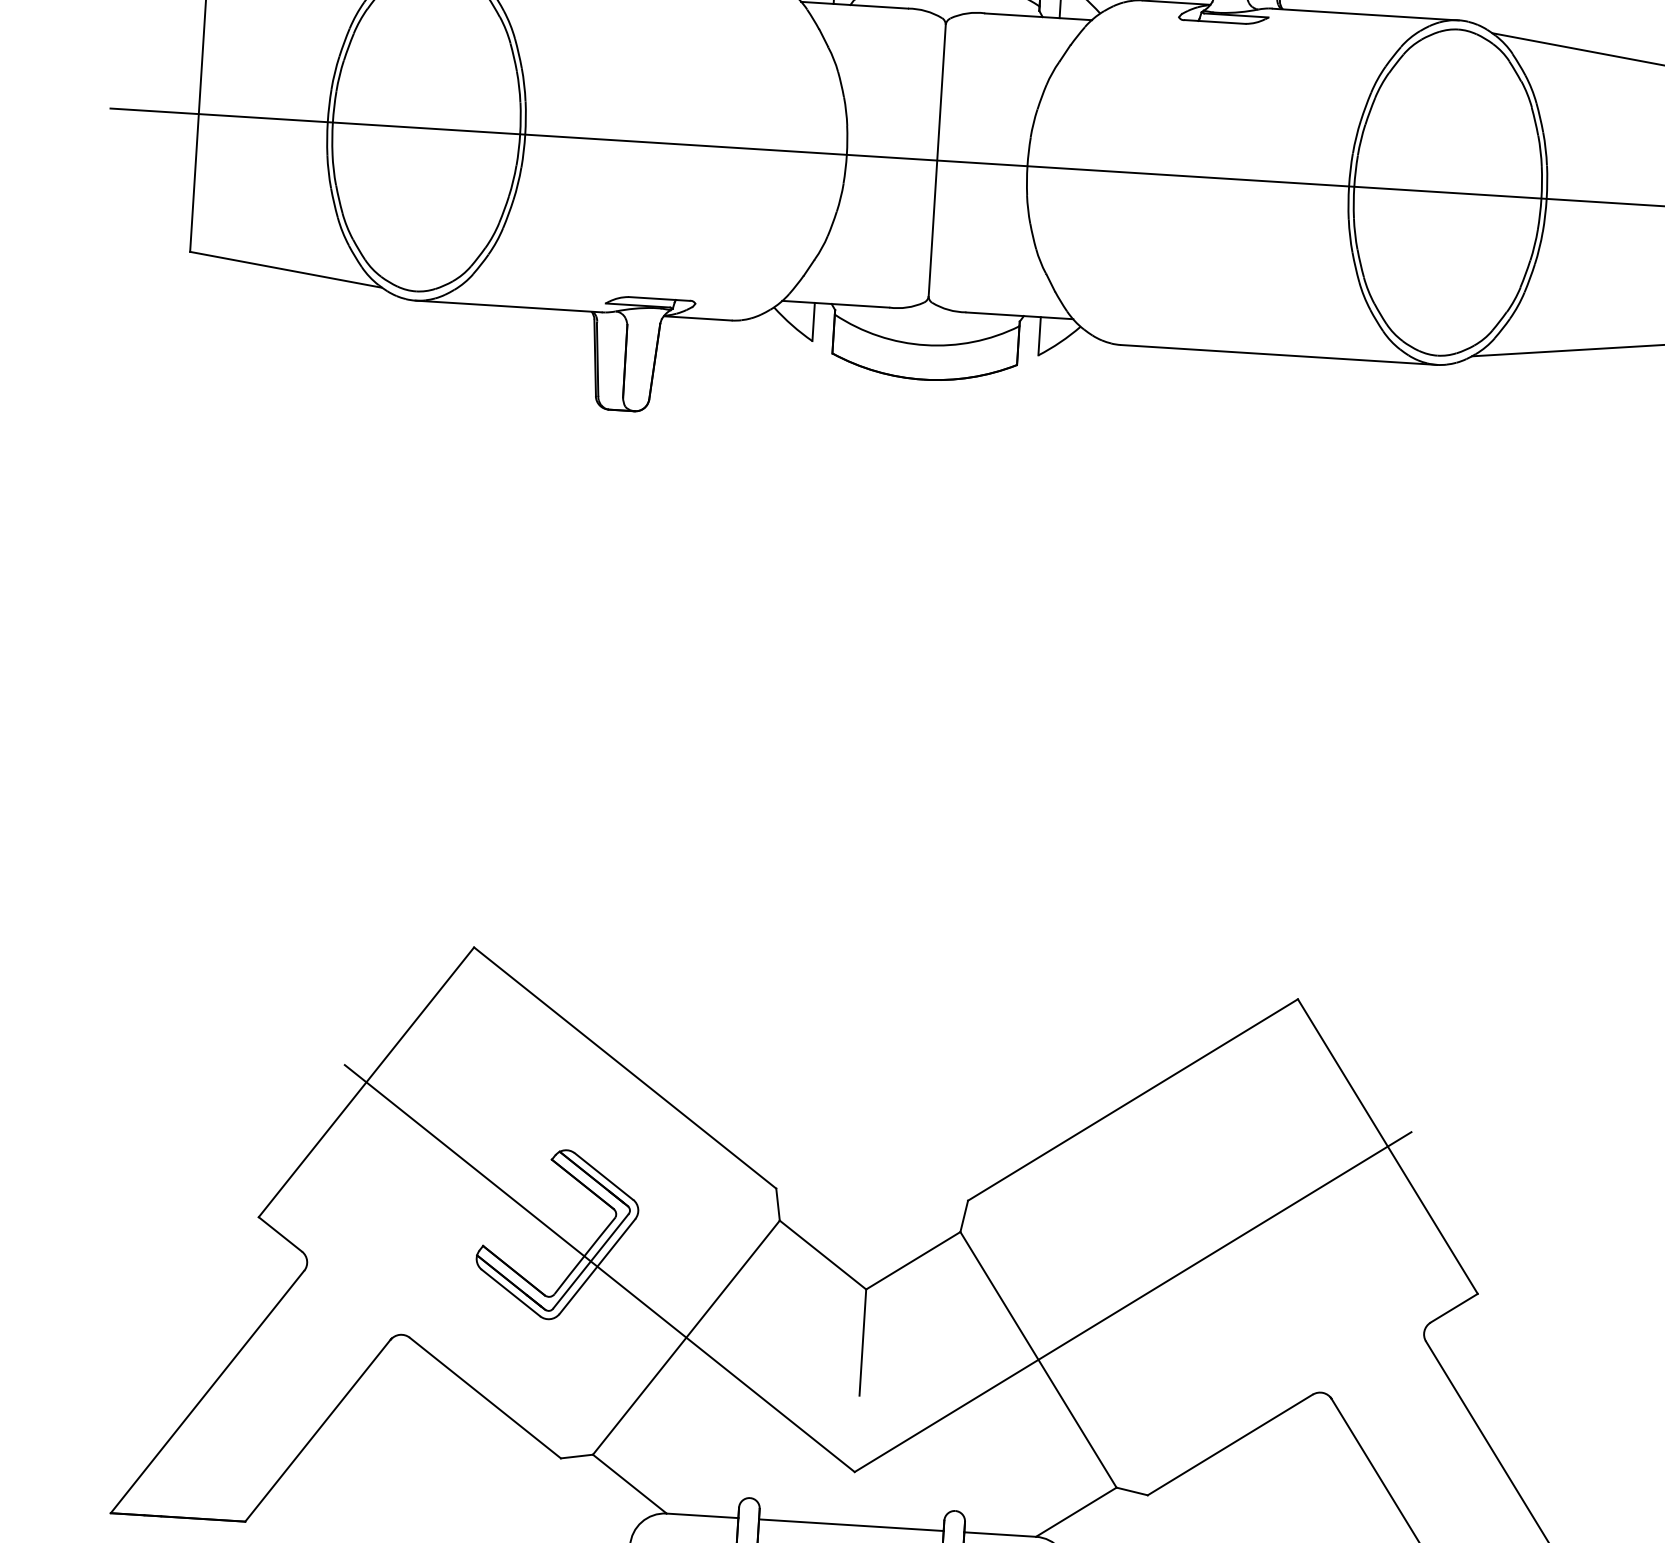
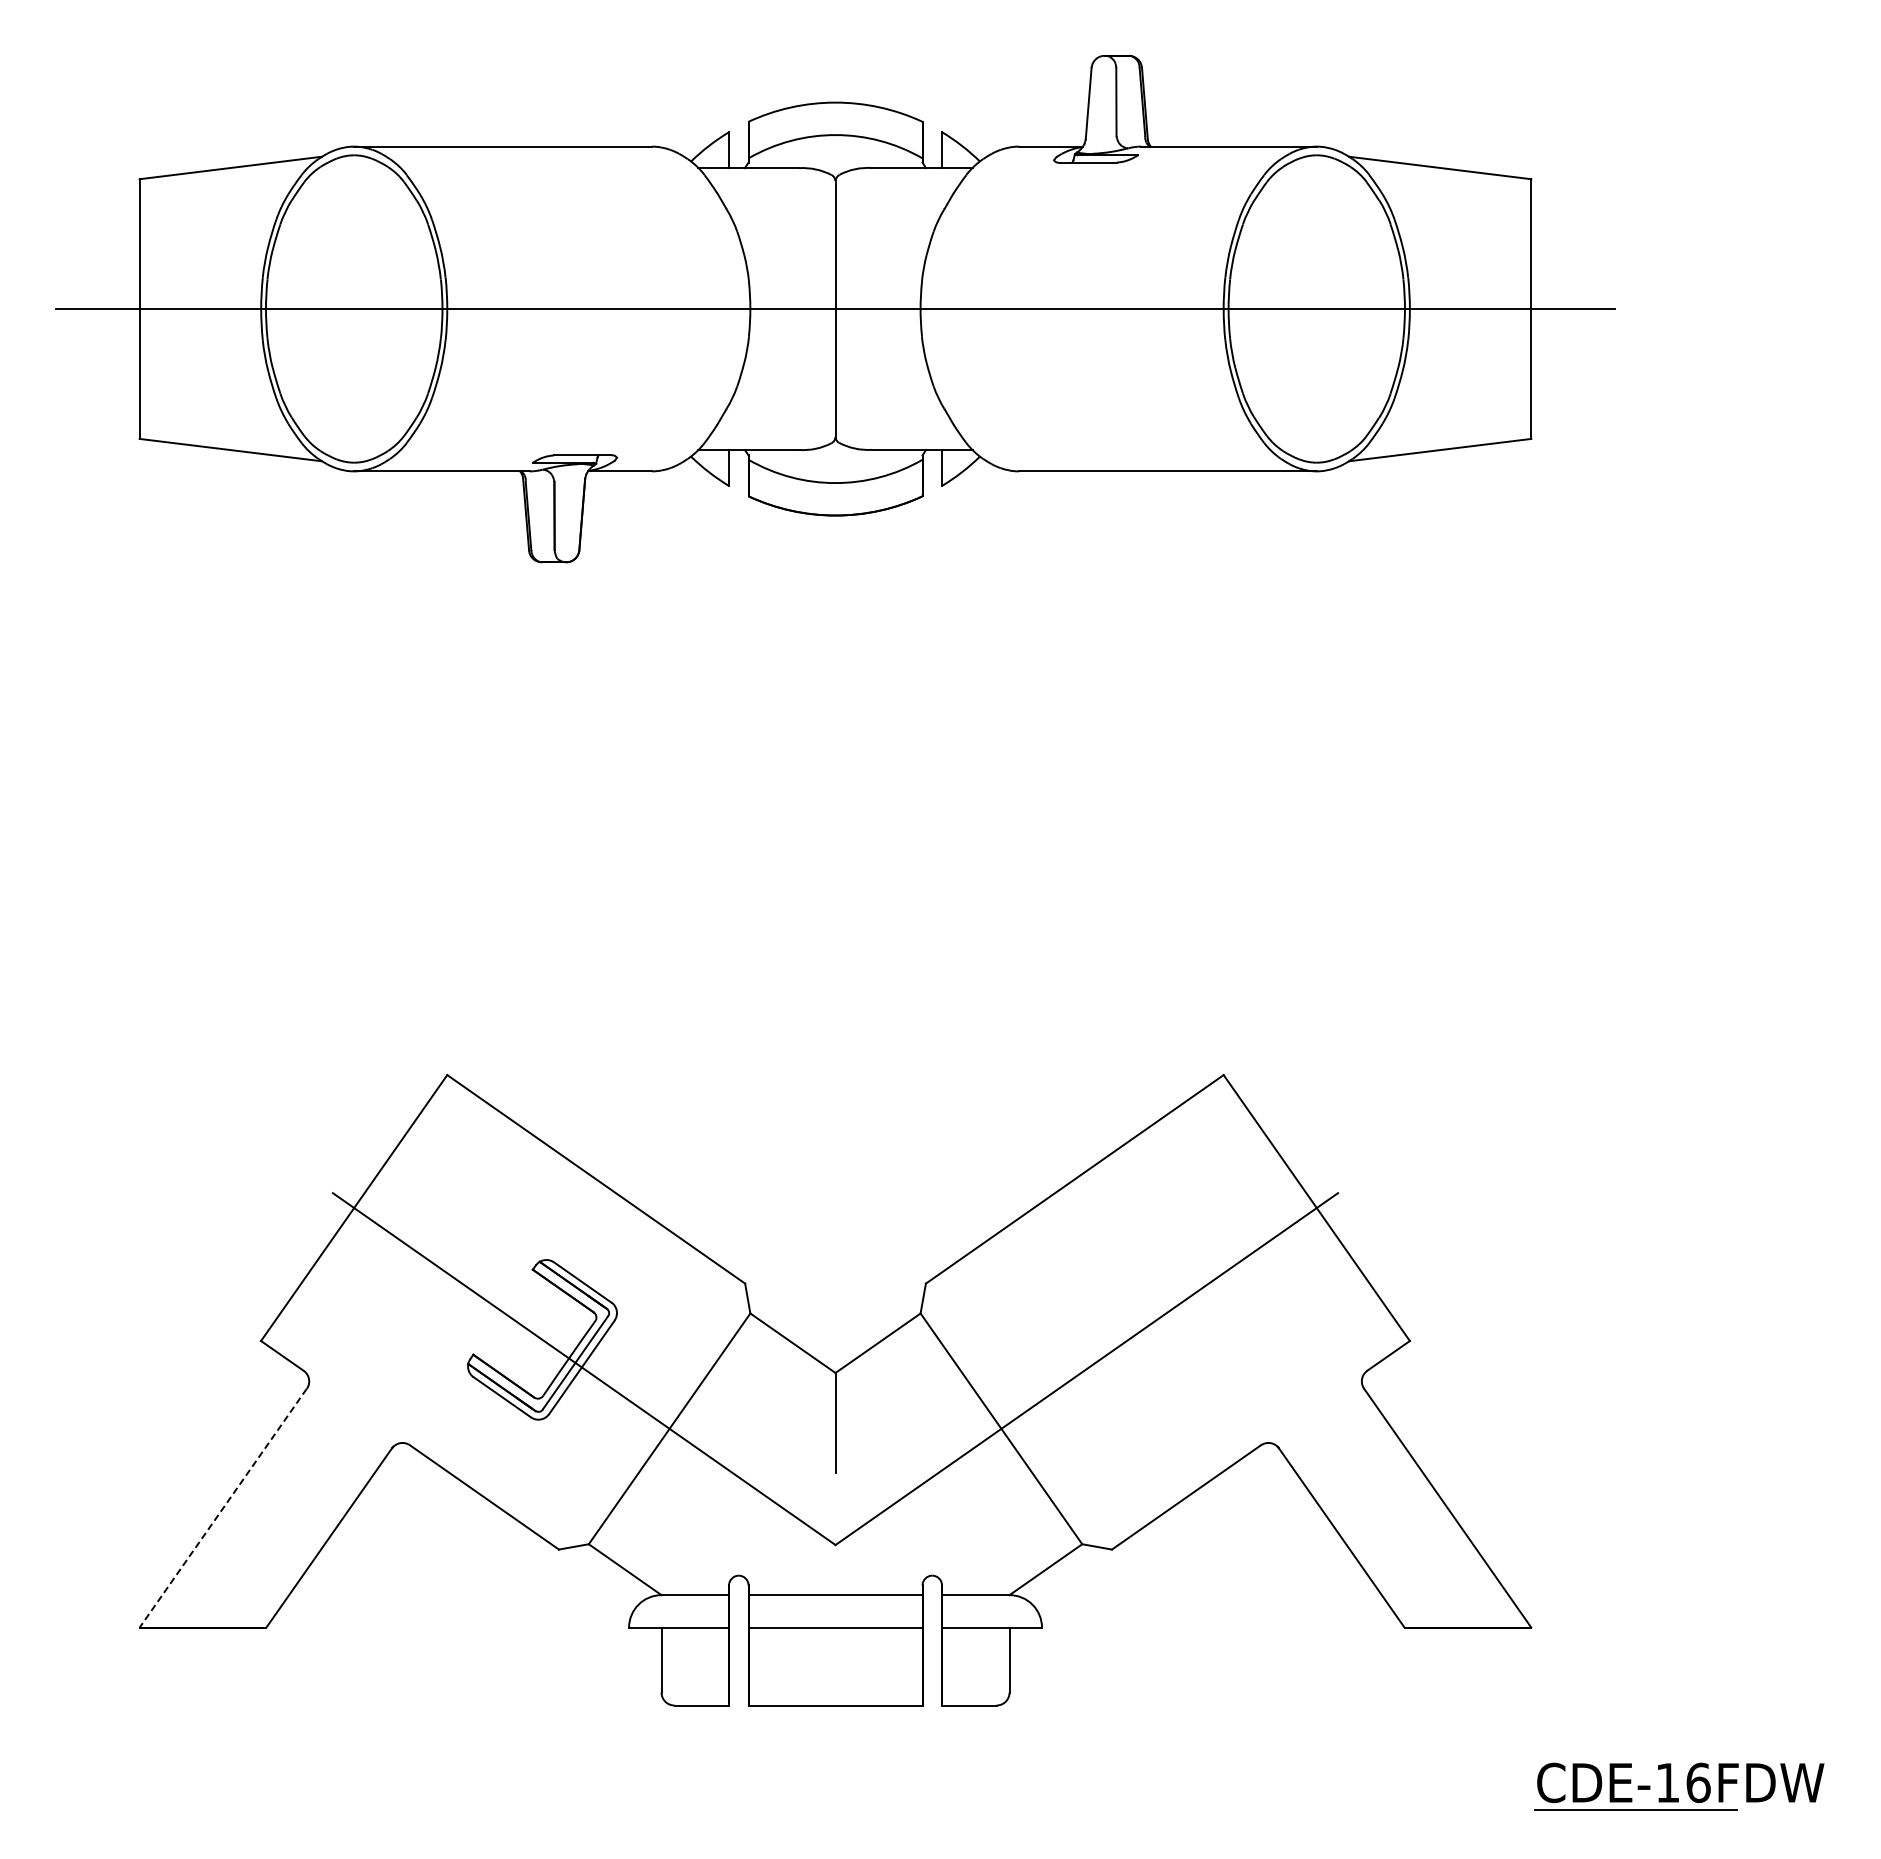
line: (207, 1392) -> (223, 1508), solid -> dashed

